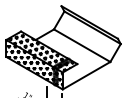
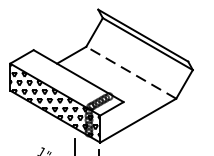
line: (82, 45) -> (131, 72), solid -> dashed
hatch: (40, 51) -> (64, 81), removed

